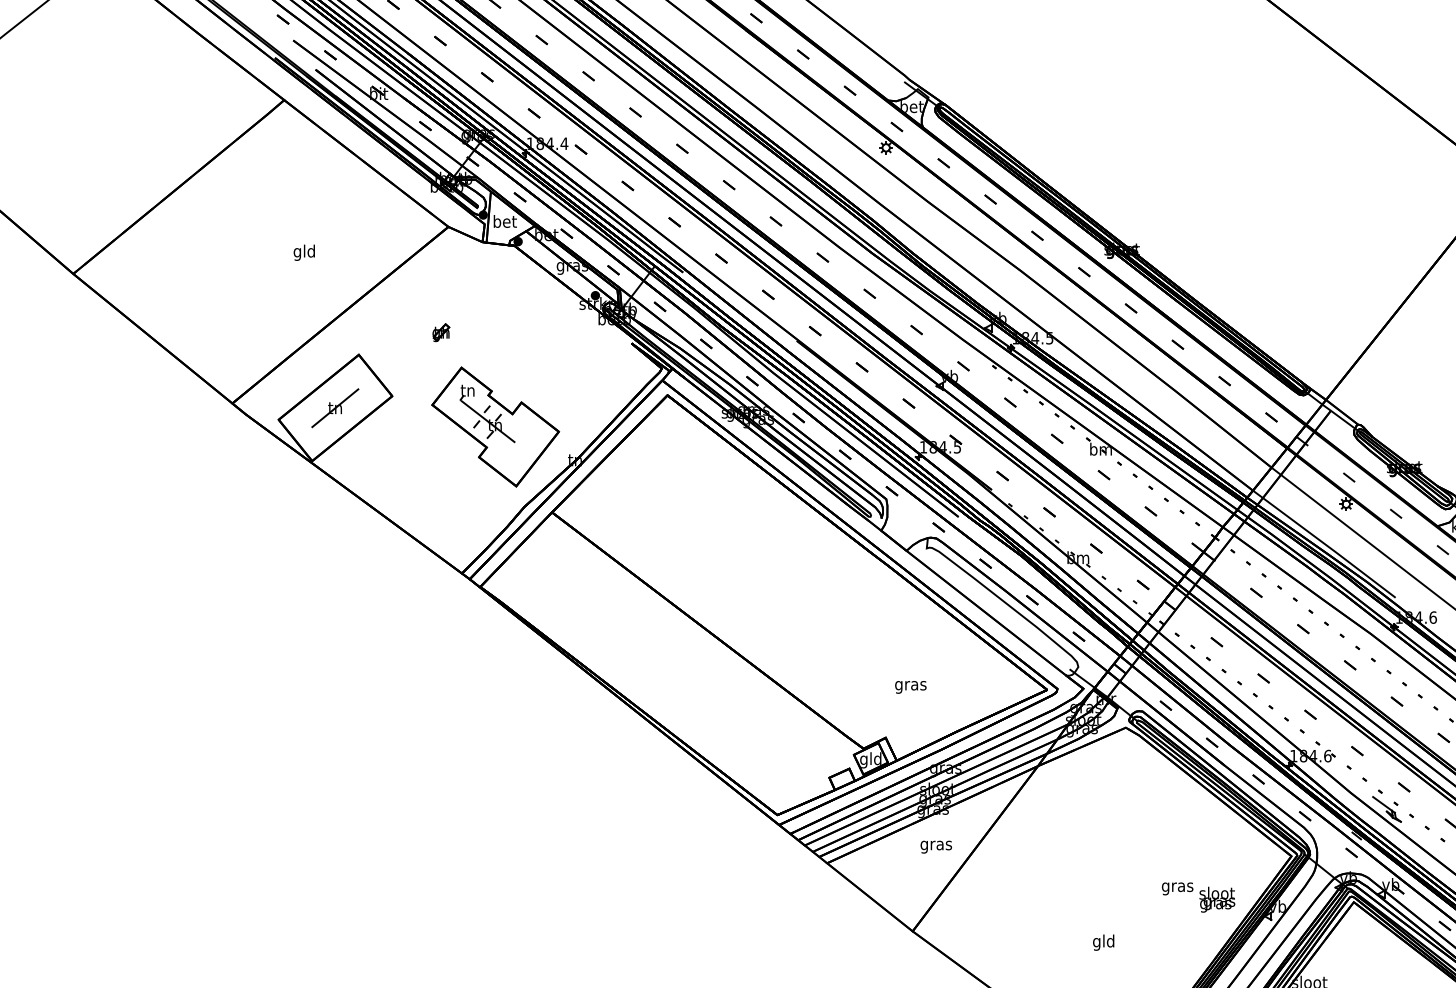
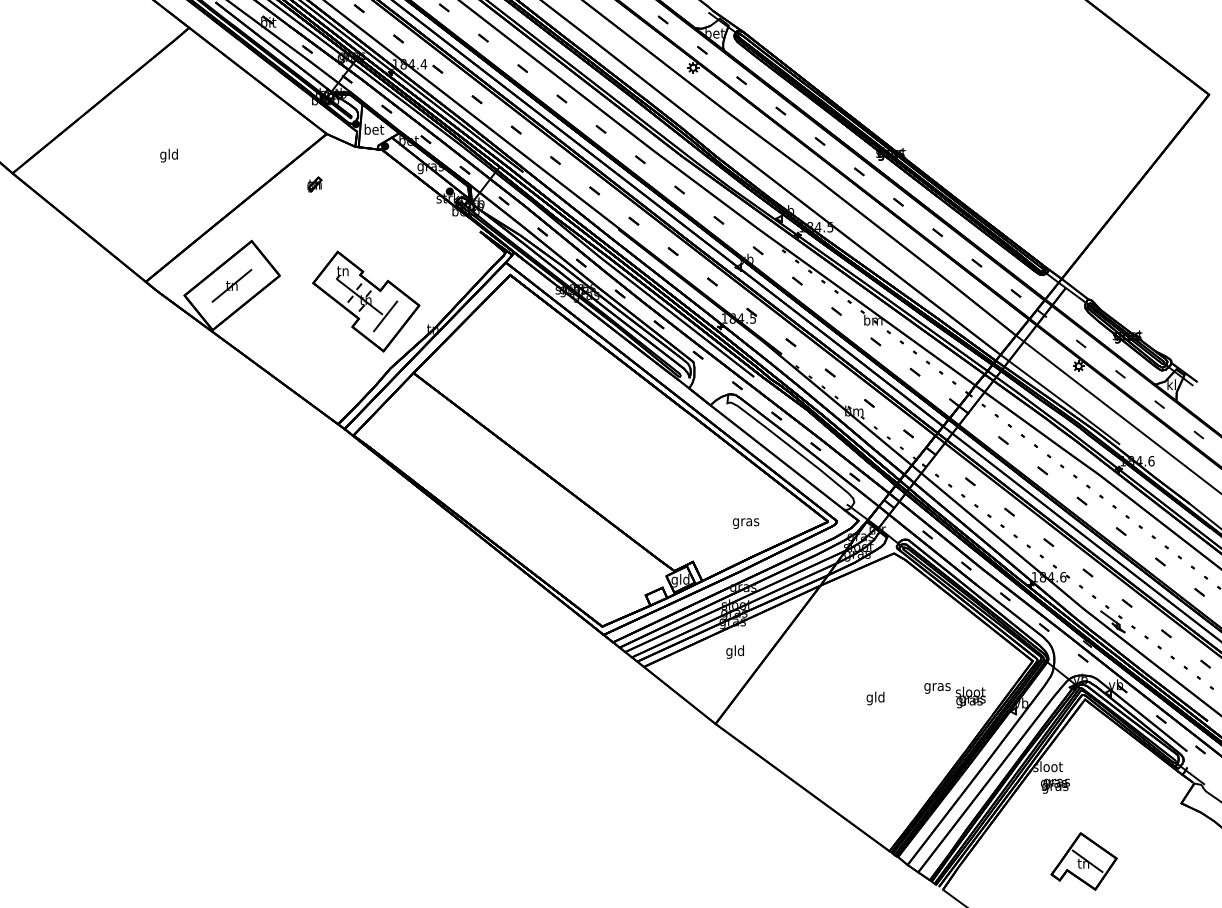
text: (303, 252) -> (168, 155), moved
part: (440, 332) -> (314, 184), moved
line: (518, 444) -> (385, 316), added
text: (910, 687) -> (745, 523), moved
text: (936, 844) -> (735, 651), gras -> gld
text: (1103, 942) -> (875, 698), moved

